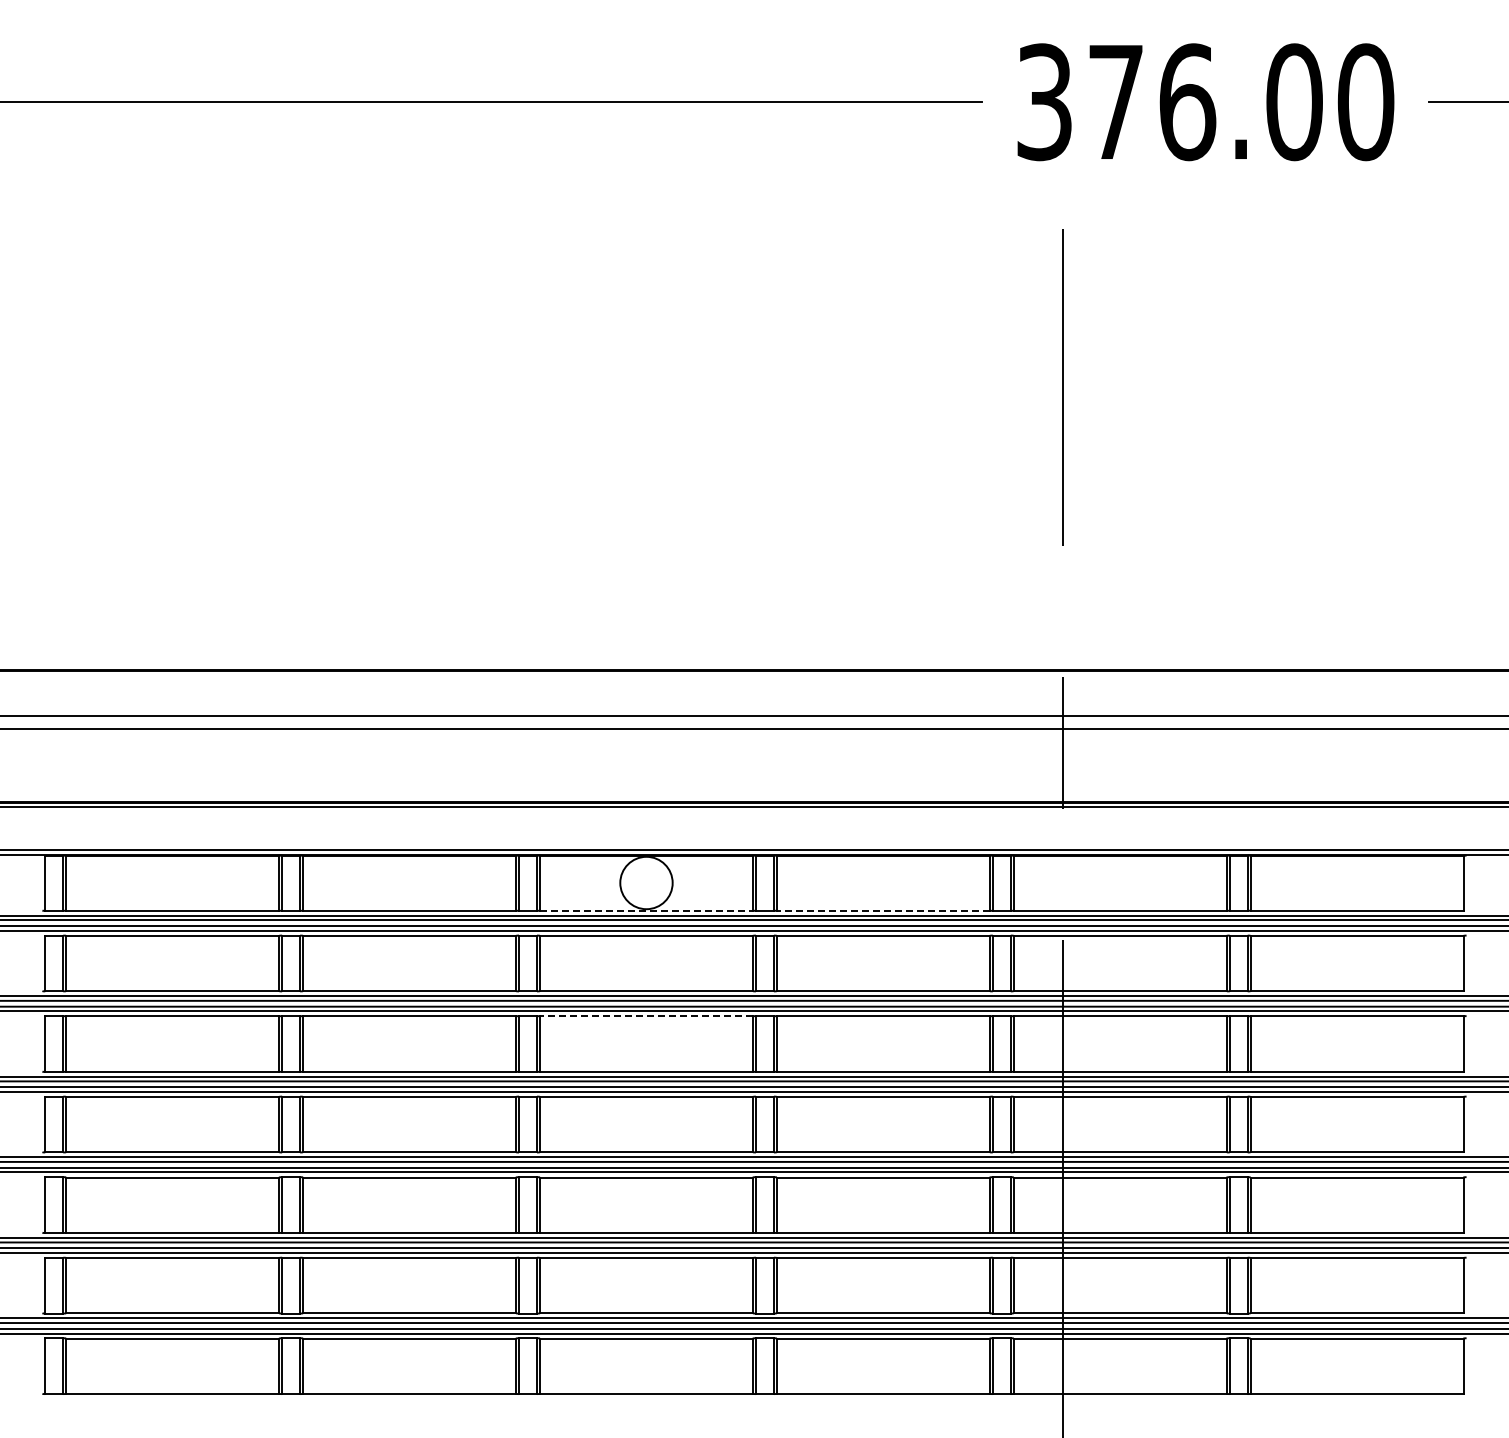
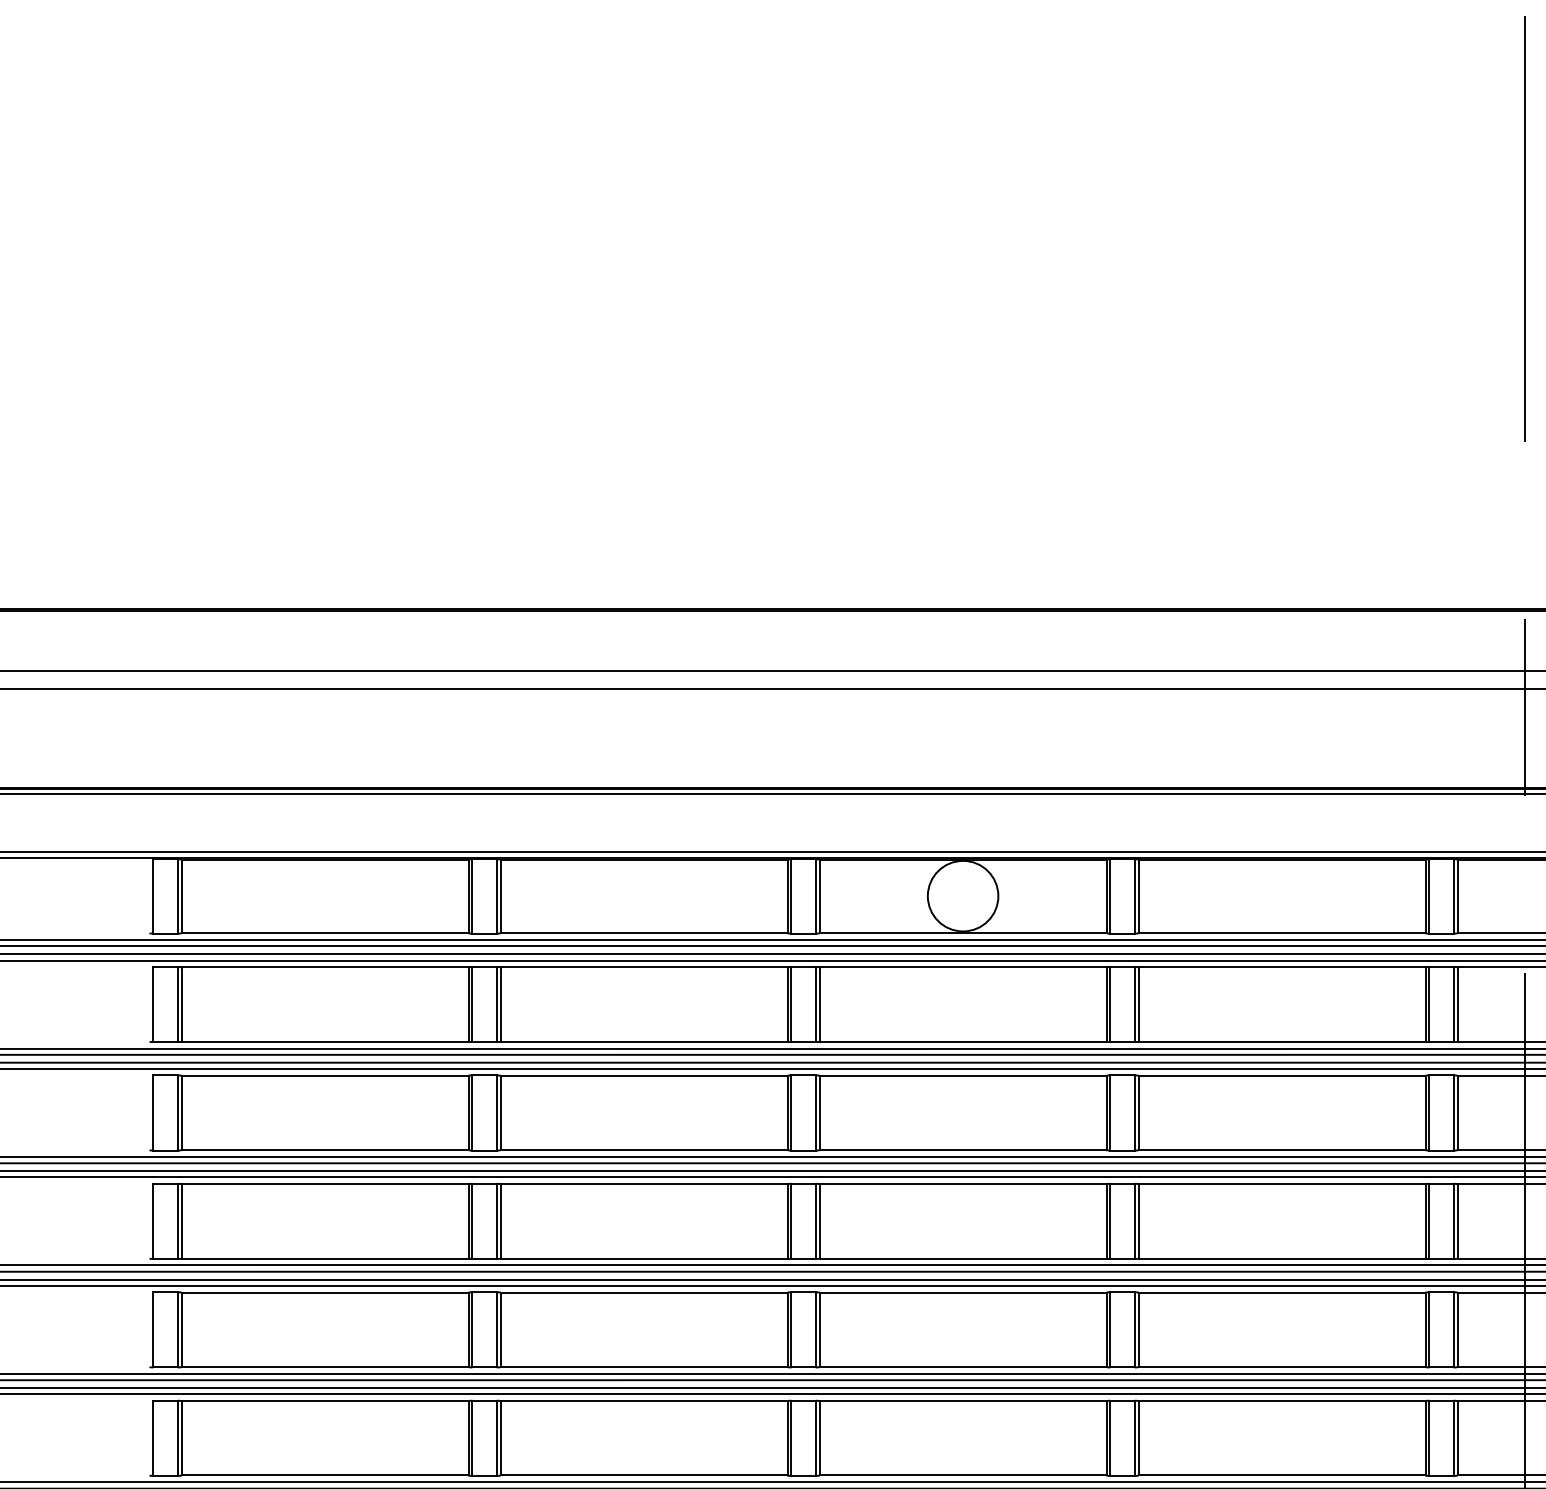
line: (646, 910) -> (963, 933), dashed -> solid
line: (883, 910) -> (1282, 933), dashed -> solid
line: (646, 1016) -> (963, 1075), dashed -> solid

